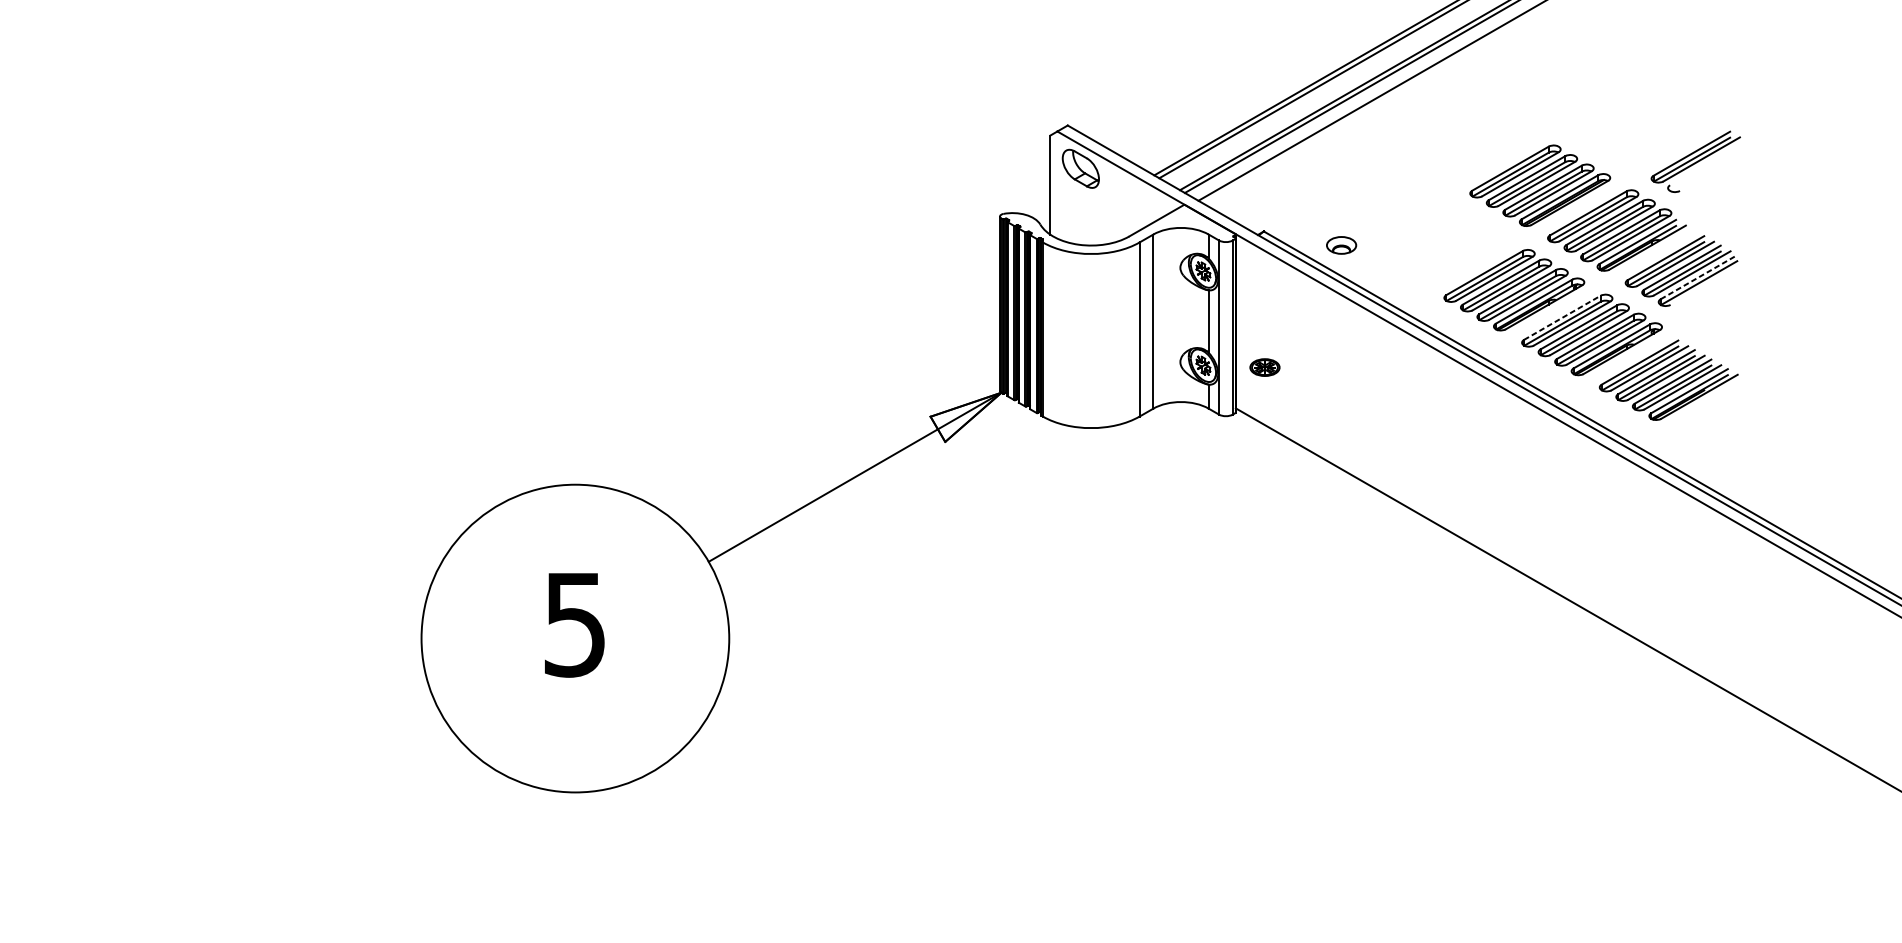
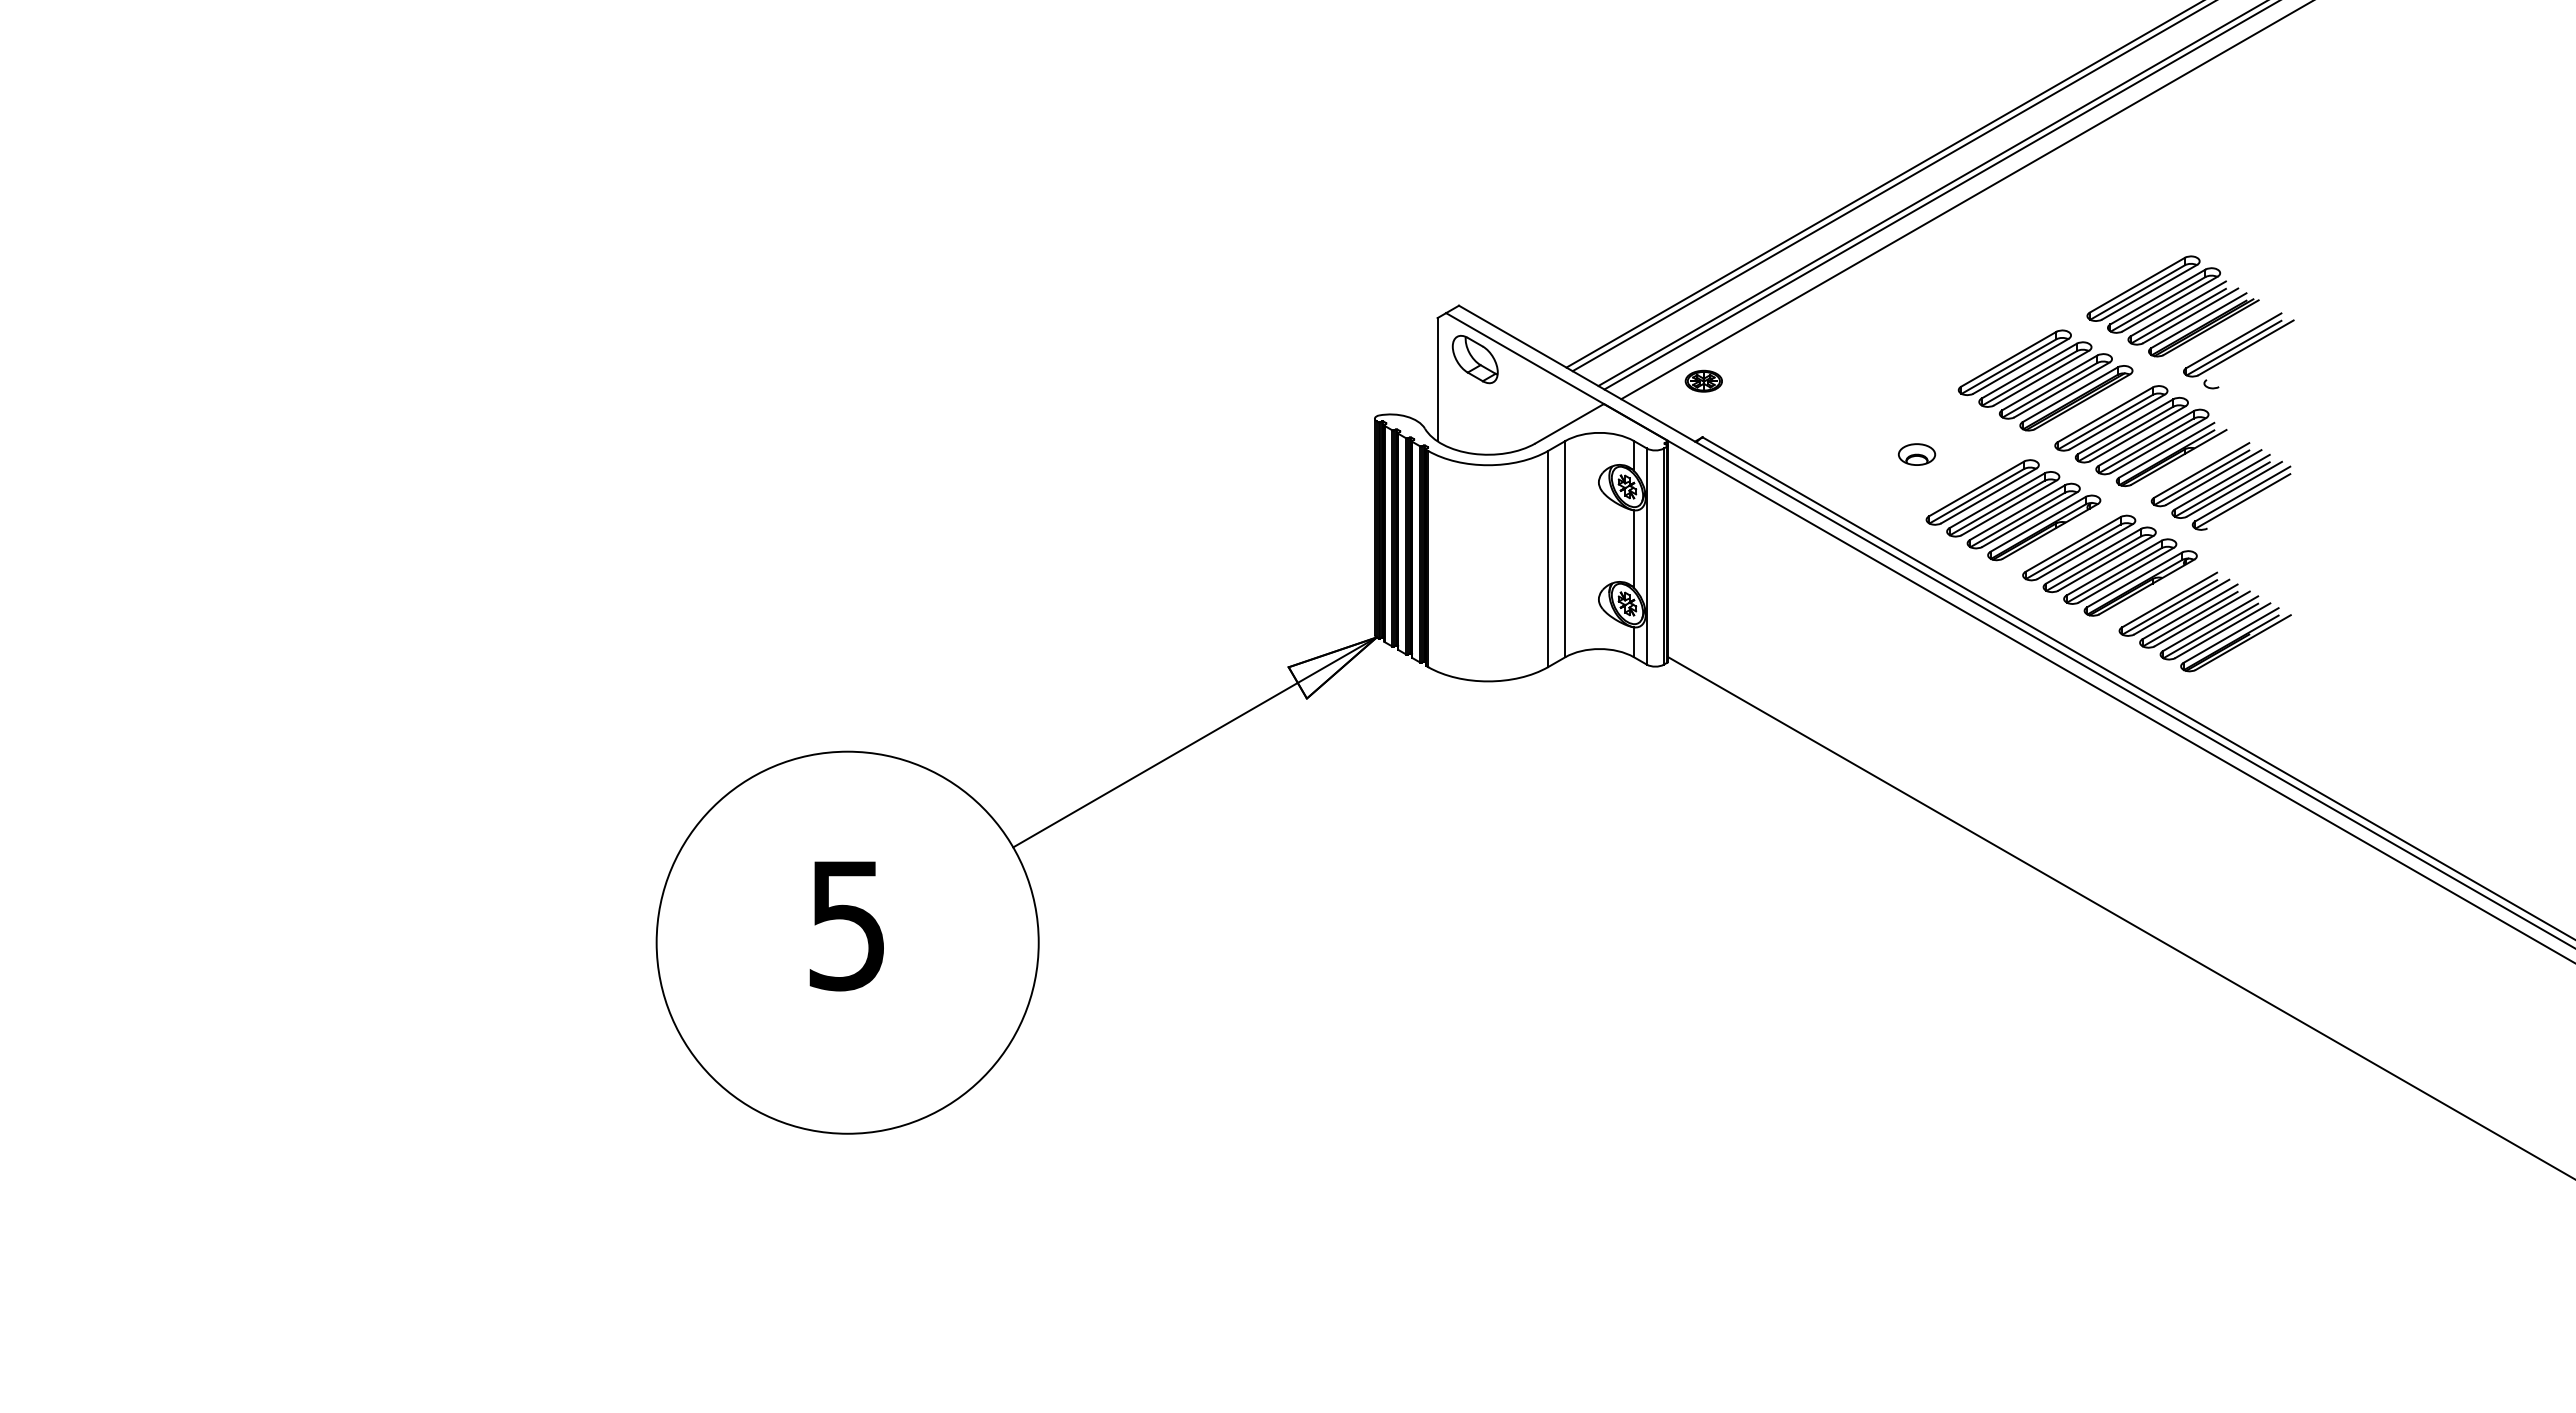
part: (1642, 126) -> (2172, 306), added
part: (1341, 245) -> (1916, 454), moved
line: (1698, 277) -> (2242, 494), dashed -> solid
line: (1562, 317) -> (2073, 544), dashed -> solid
part: (1264, 366) -> (1703, 380), moved

